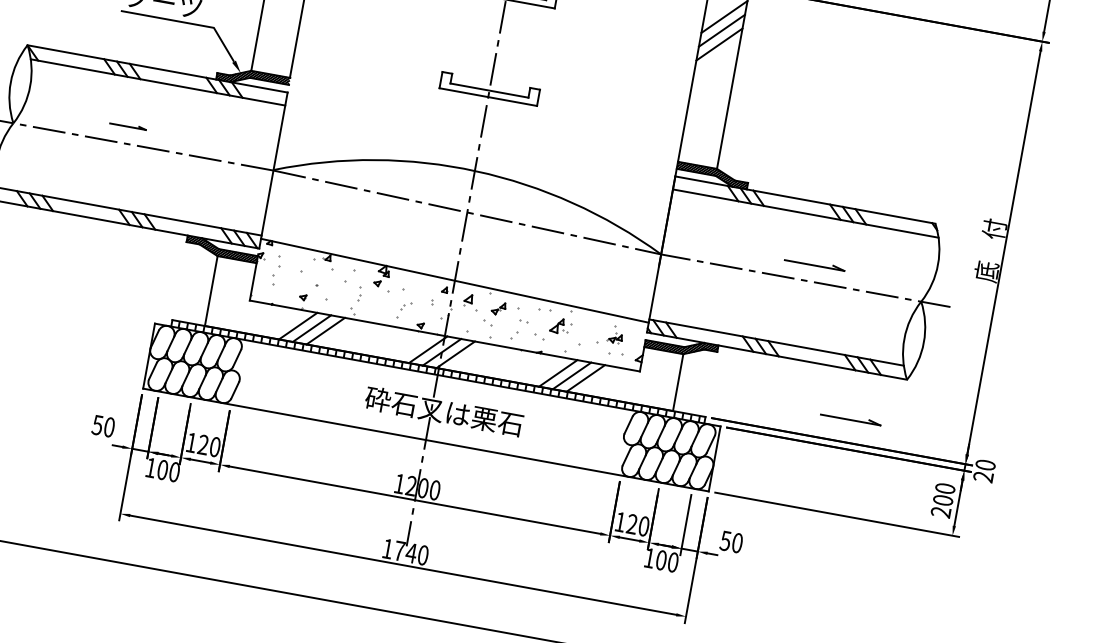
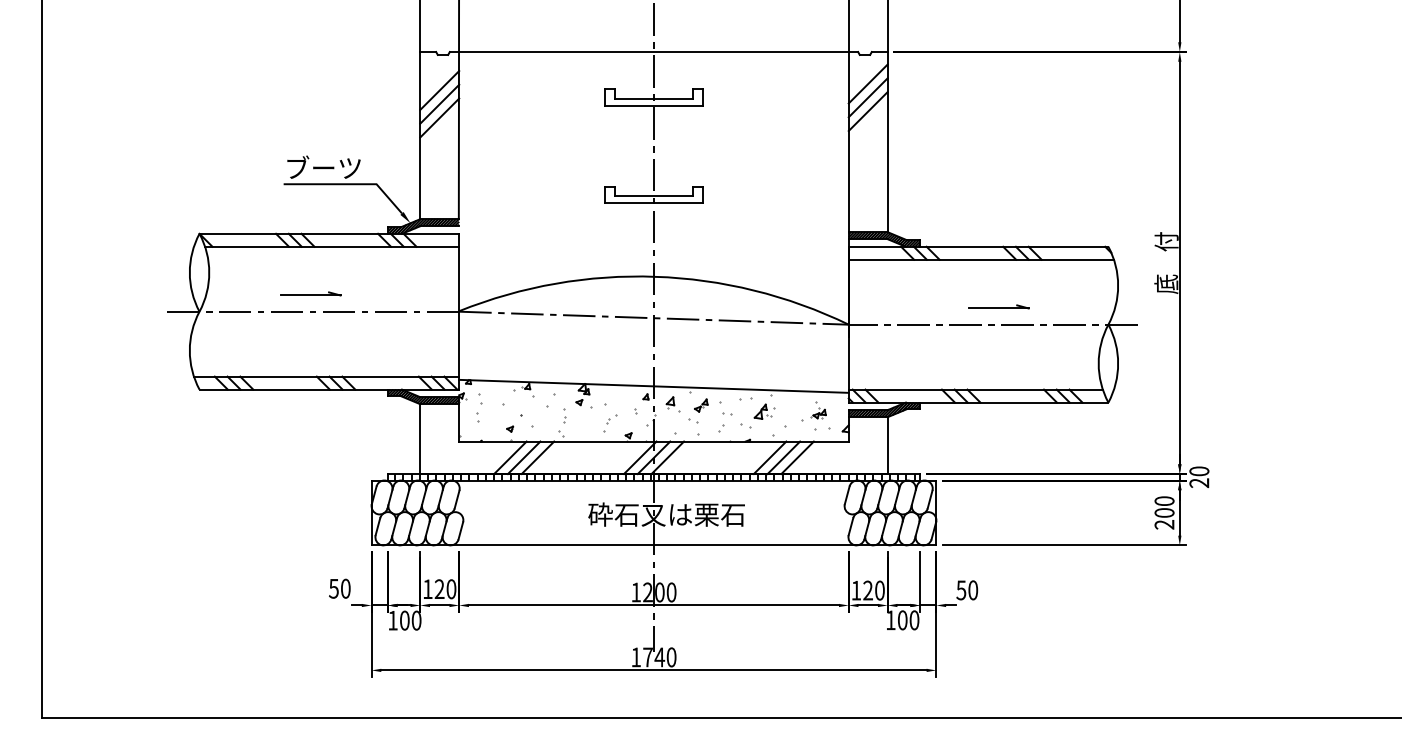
part: (127, 125) -> (310, 293), size x1.67
part: (850, 417) -> (1060, 449), removed

